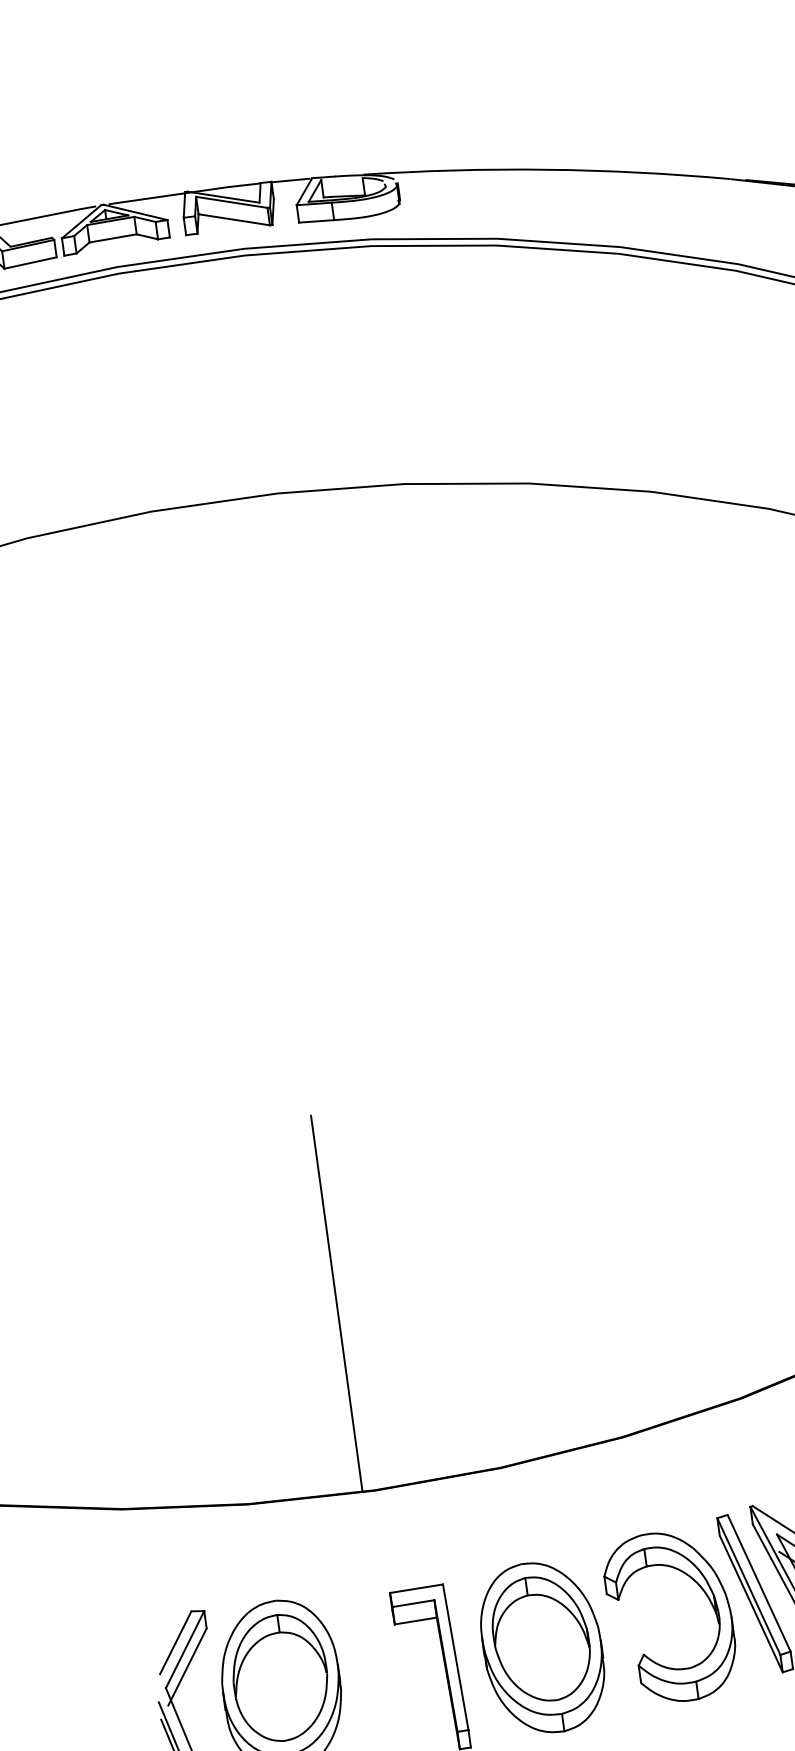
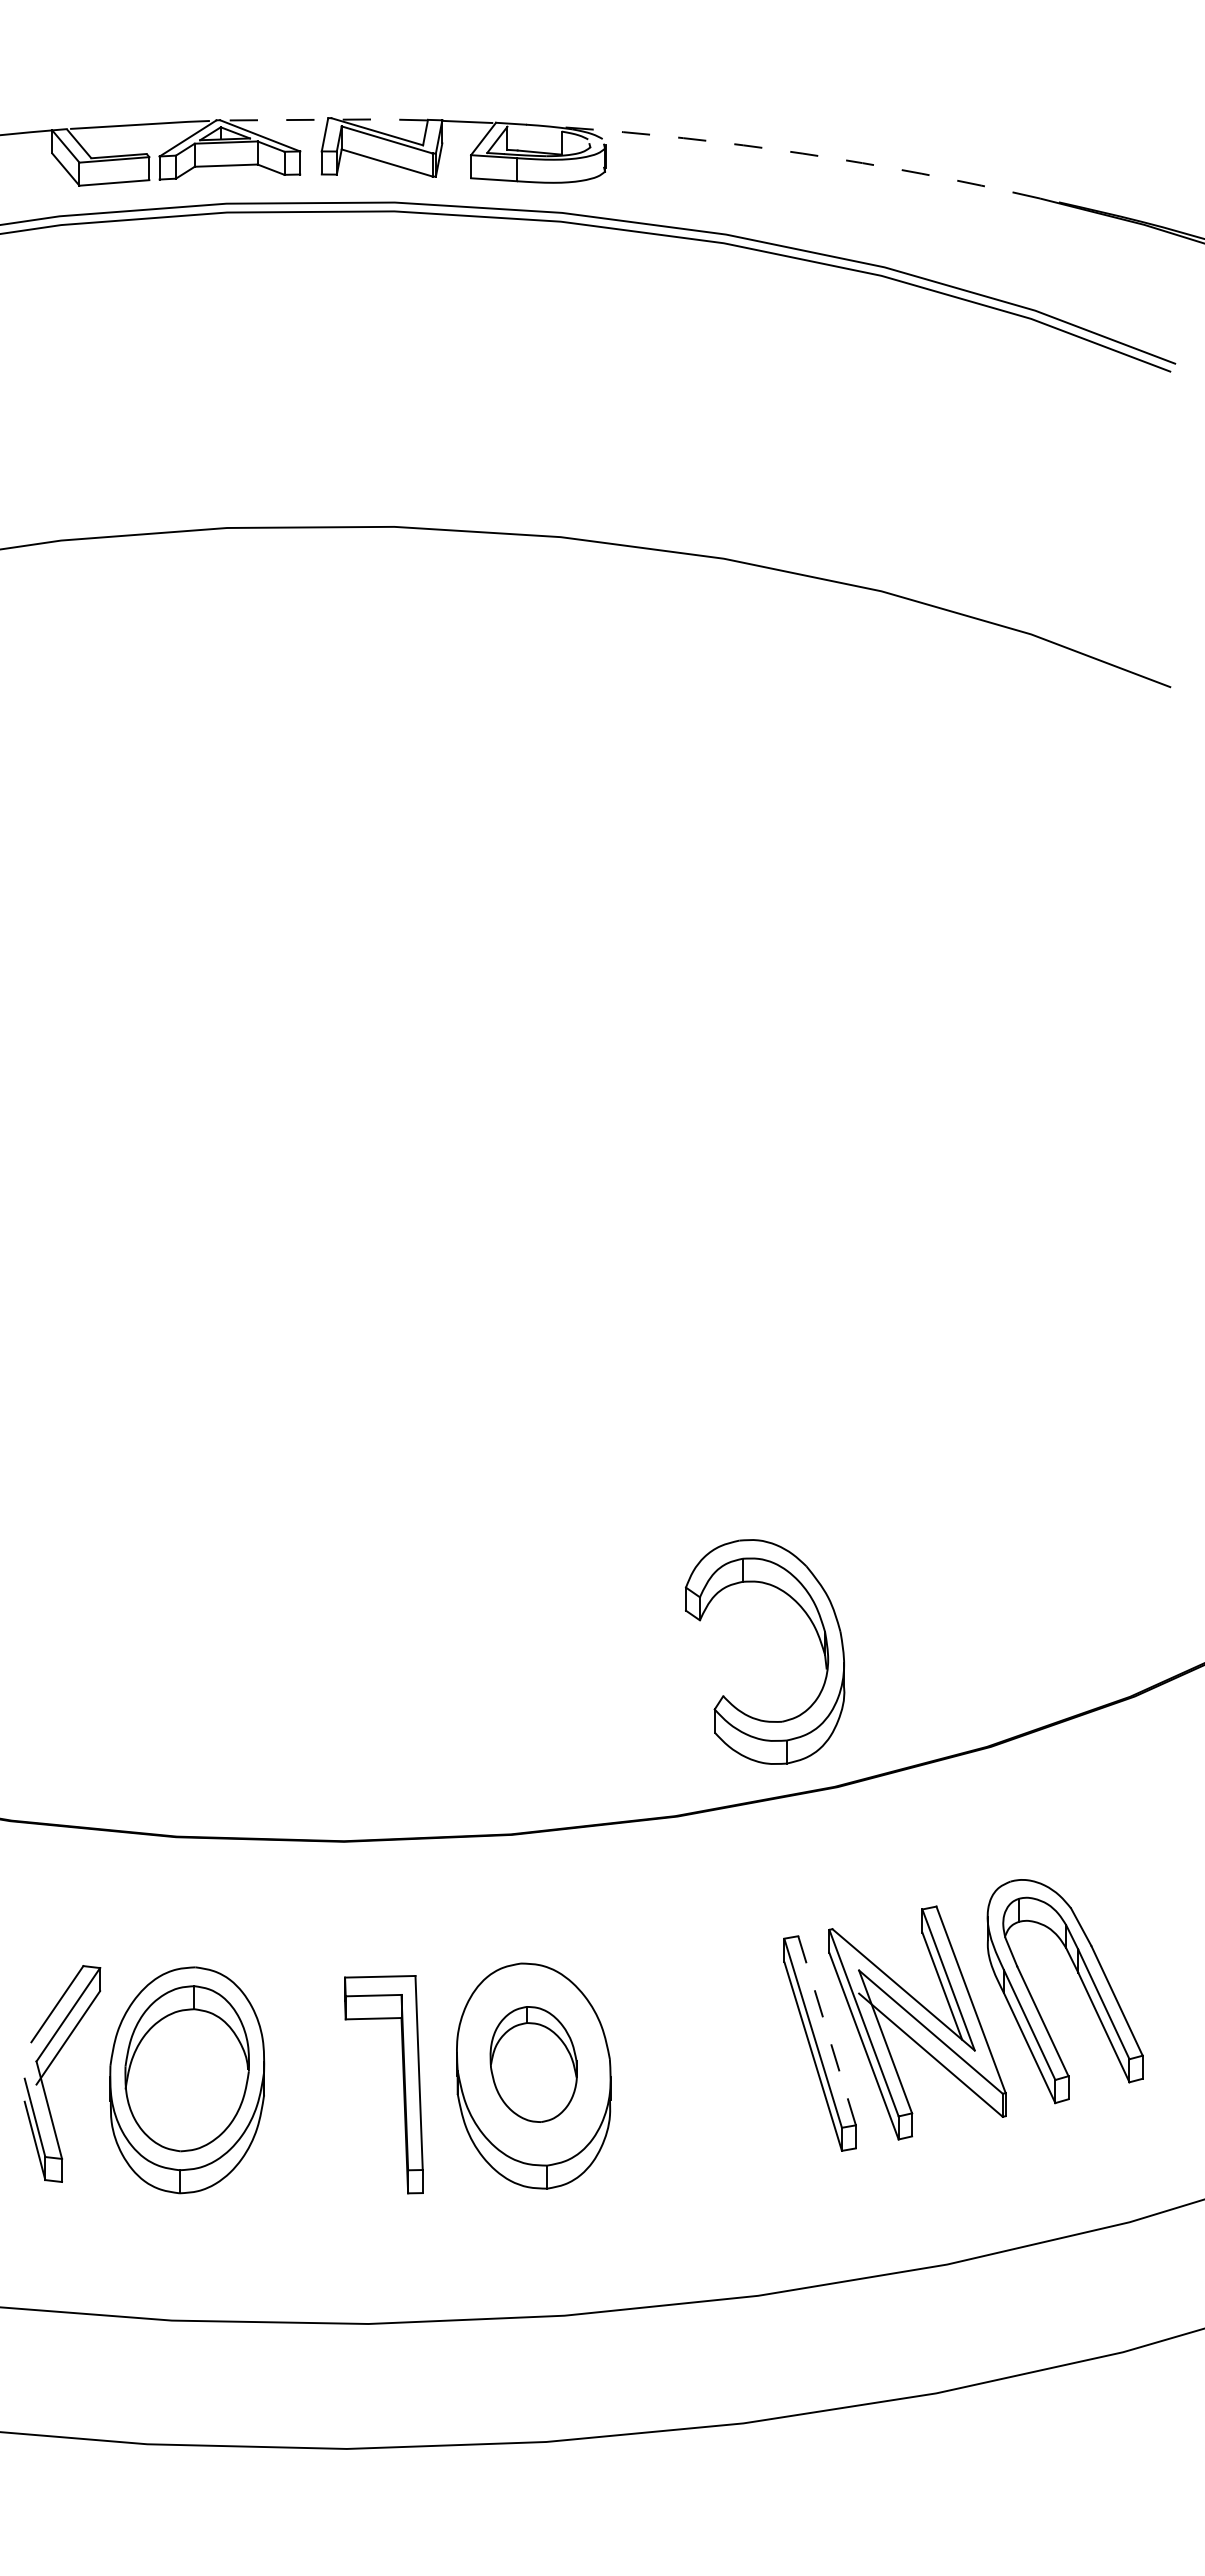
arc: (546, 169) -> (802, 153), solid -> dashed
line: (184, 193) -> (326, 119), solid -> dashed
line: (336, 1303) -> (327, 1591), removed
line: (759, 1583) -> (827, 2031), solid -> dashed
part: (703, 1592) -> (812, 1625), moved
part: (541, 1639) -> (533, 2064), size x0.7

